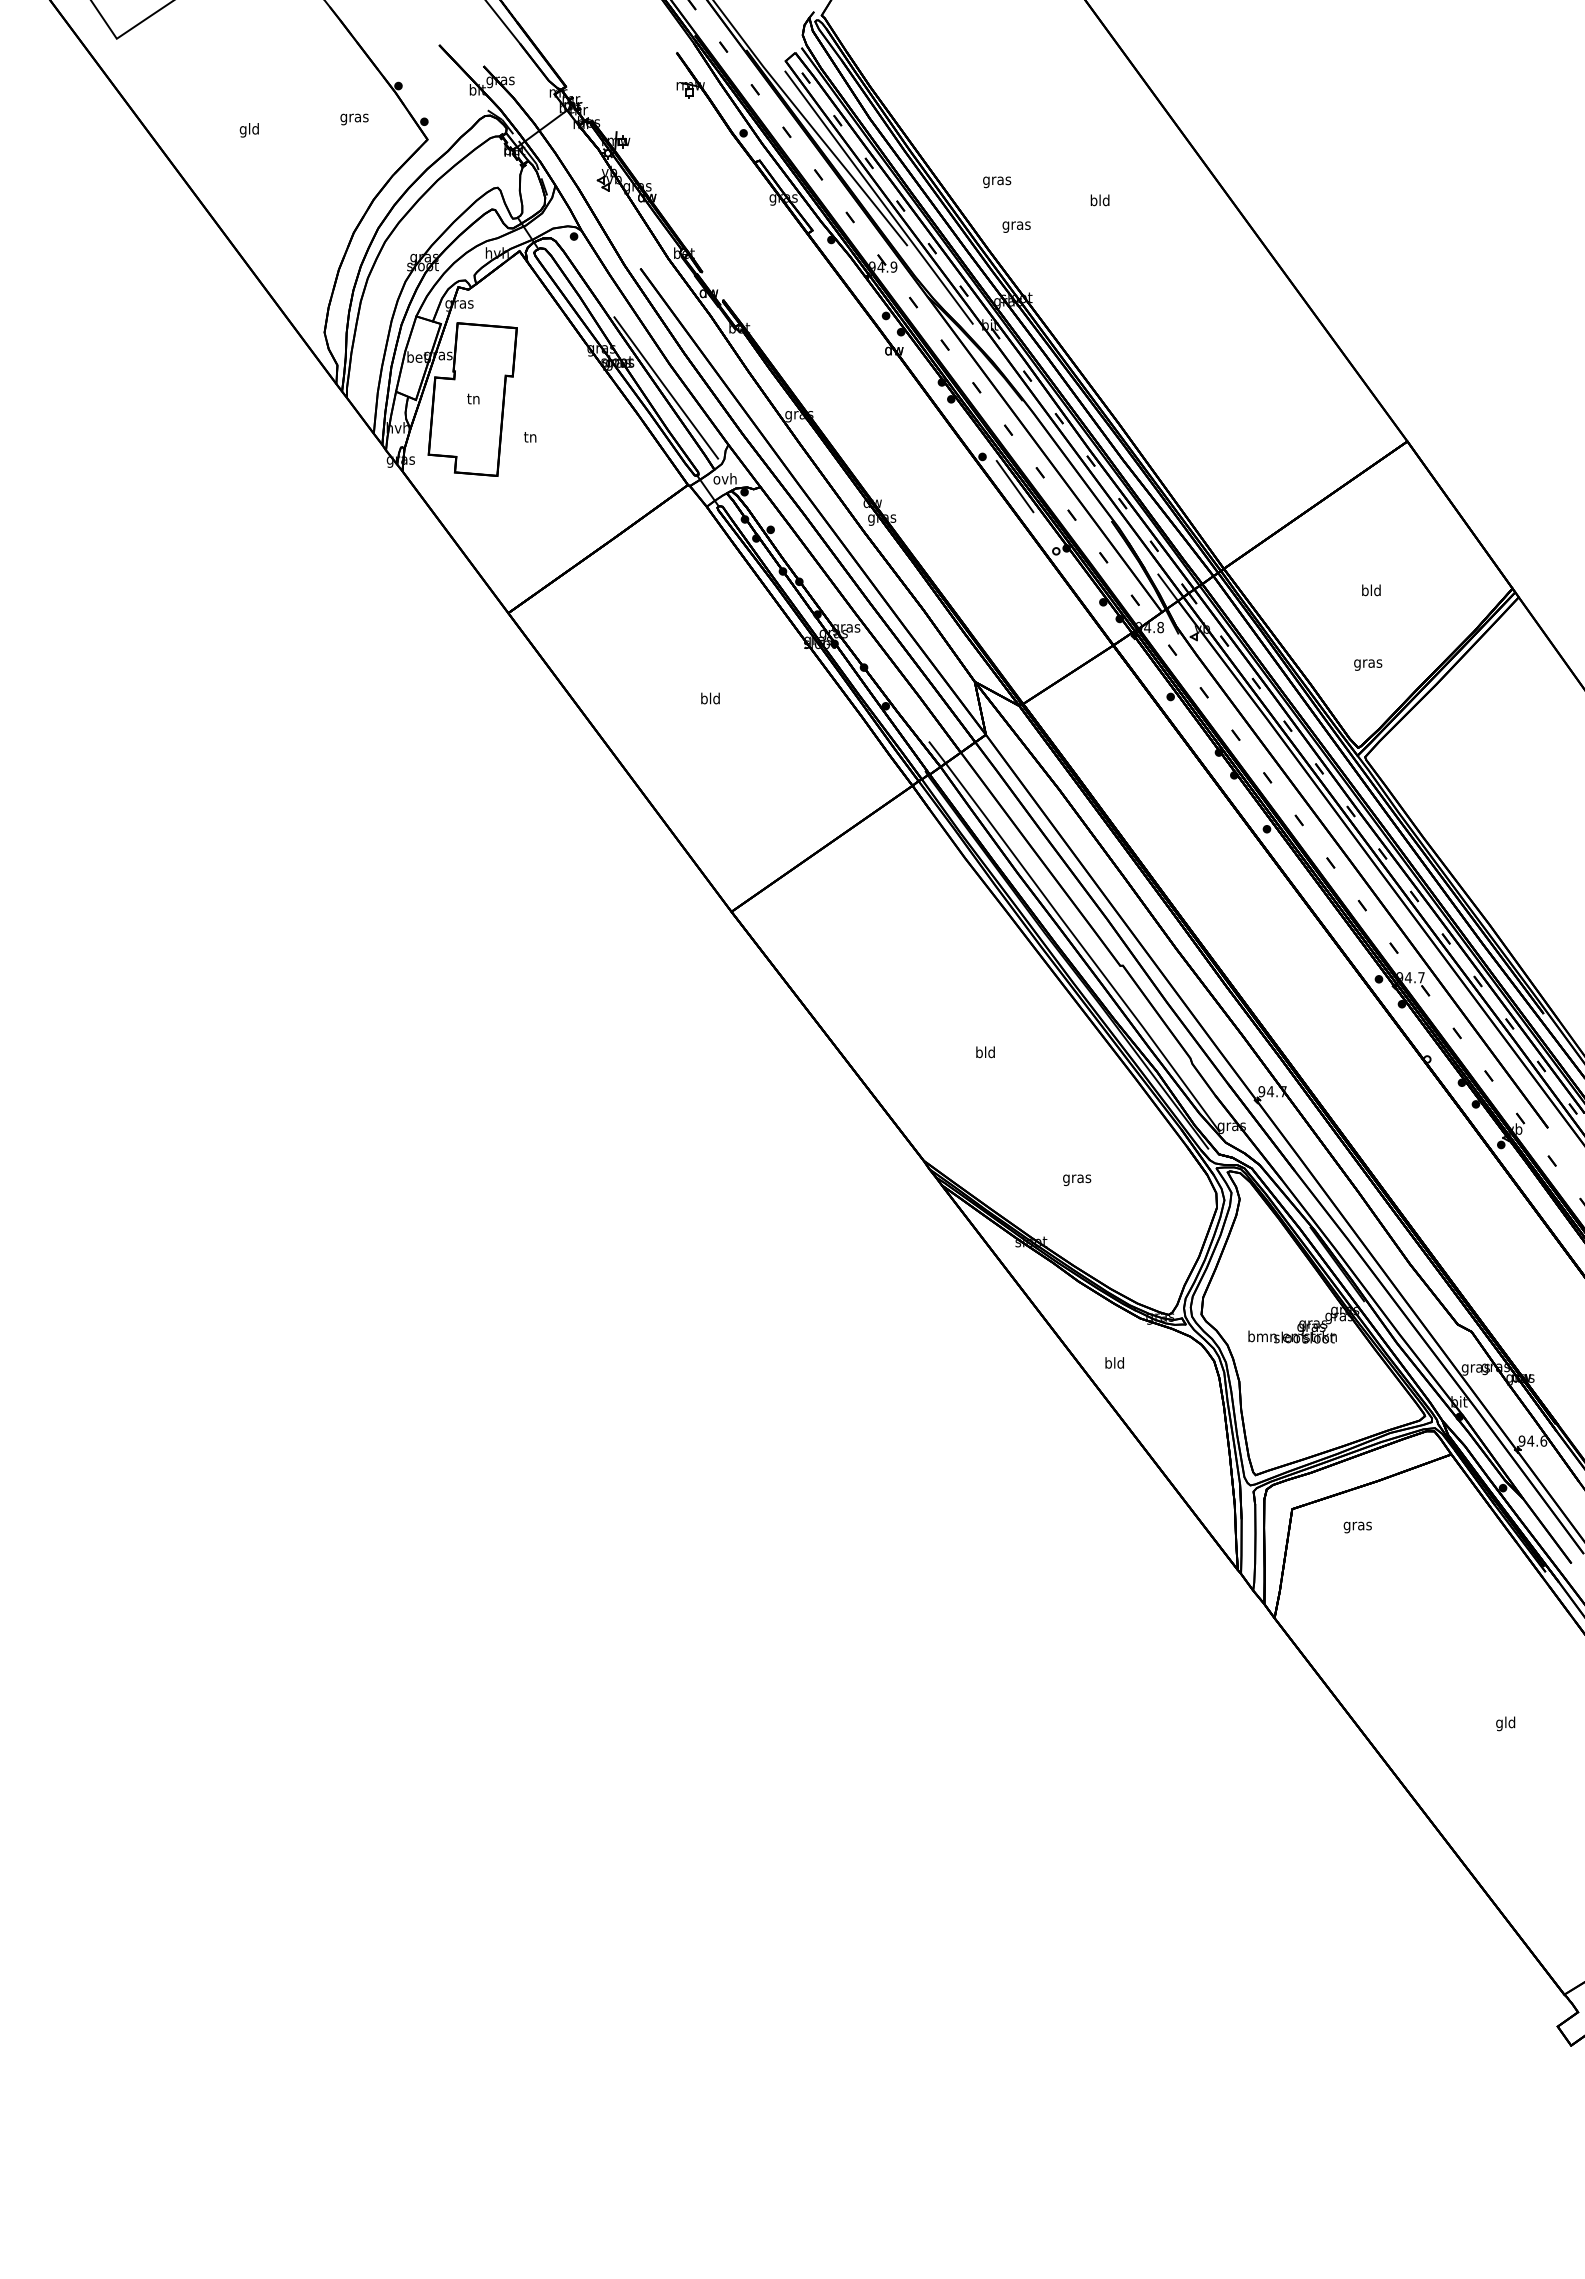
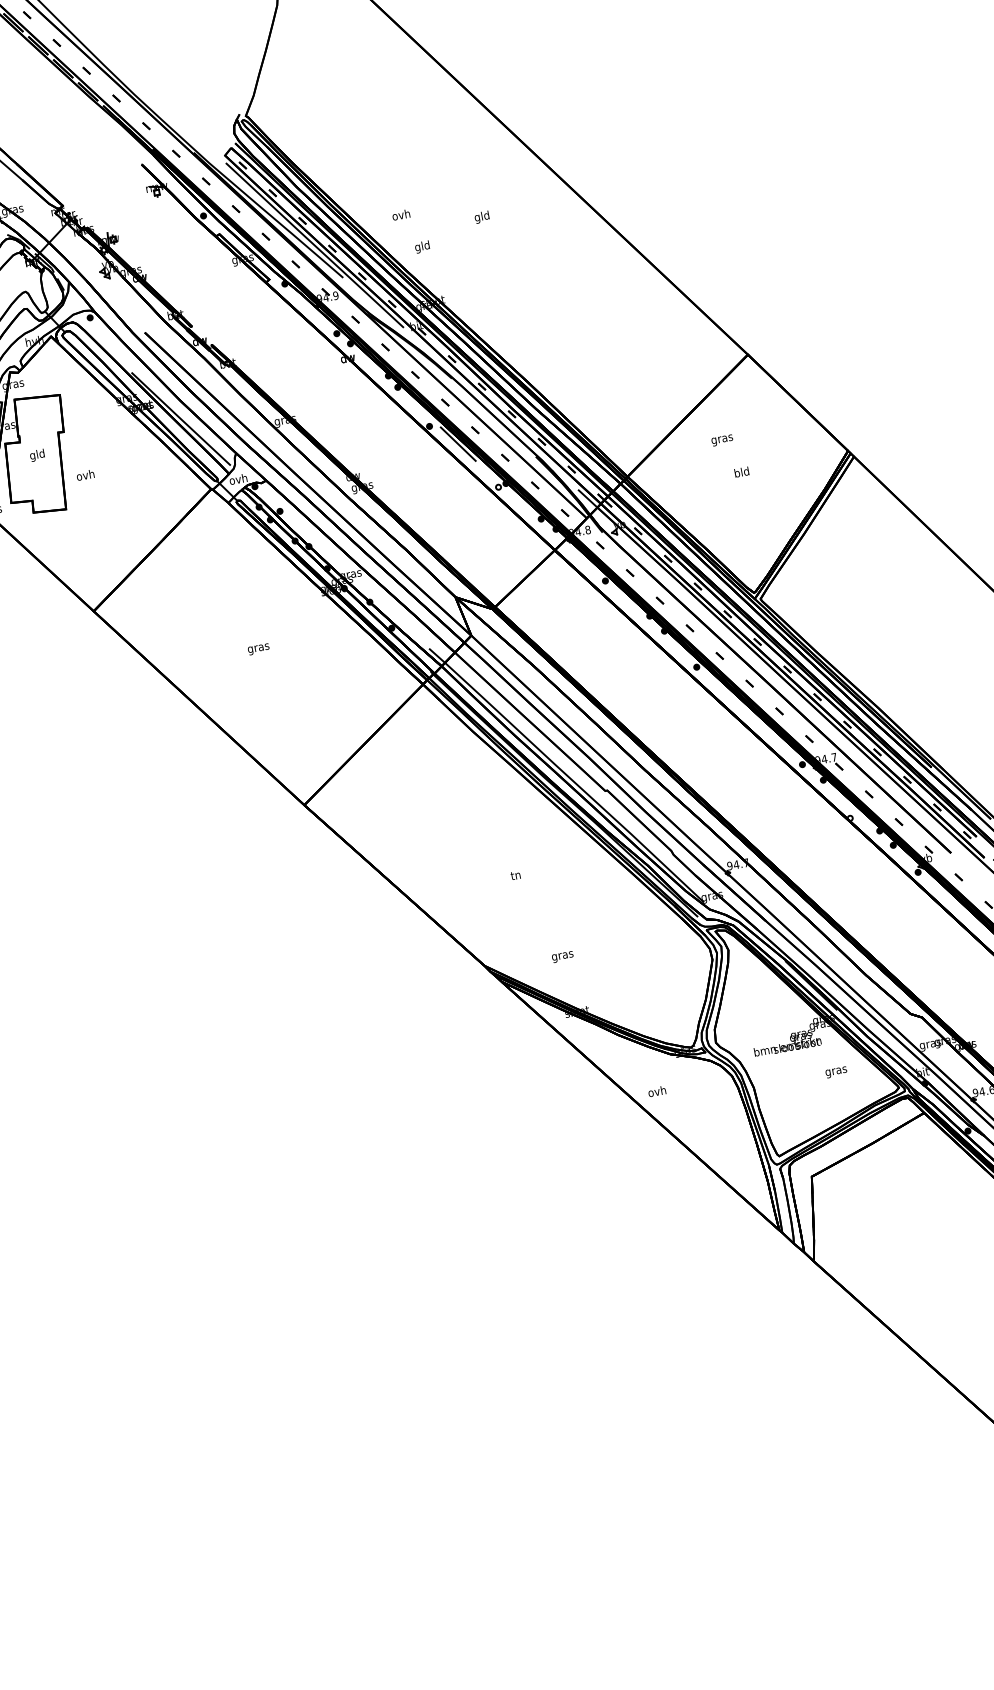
text: (997, 180) -> (401, 215), gras -> ovh
text: (1093, 201) -> (477, 218), bld -> gld
text: (1016, 225) -> (422, 247), gras -> gld
text: (473, 399) -> (37, 454), tn -> gld
text: (529, 436) -> (84, 475), tn -> ovh
text: (1368, 664) -> (722, 439), moved
text: (710, 699) -> (258, 647), bld -> gras
text: (985, 1052) -> (515, 875), bld -> tn
text: (1077, 1179) -> (563, 956), moved
text: (1114, 1362) -> (657, 1091), bld -> ovh
text: (1357, 1527) -> (836, 1072), moved

